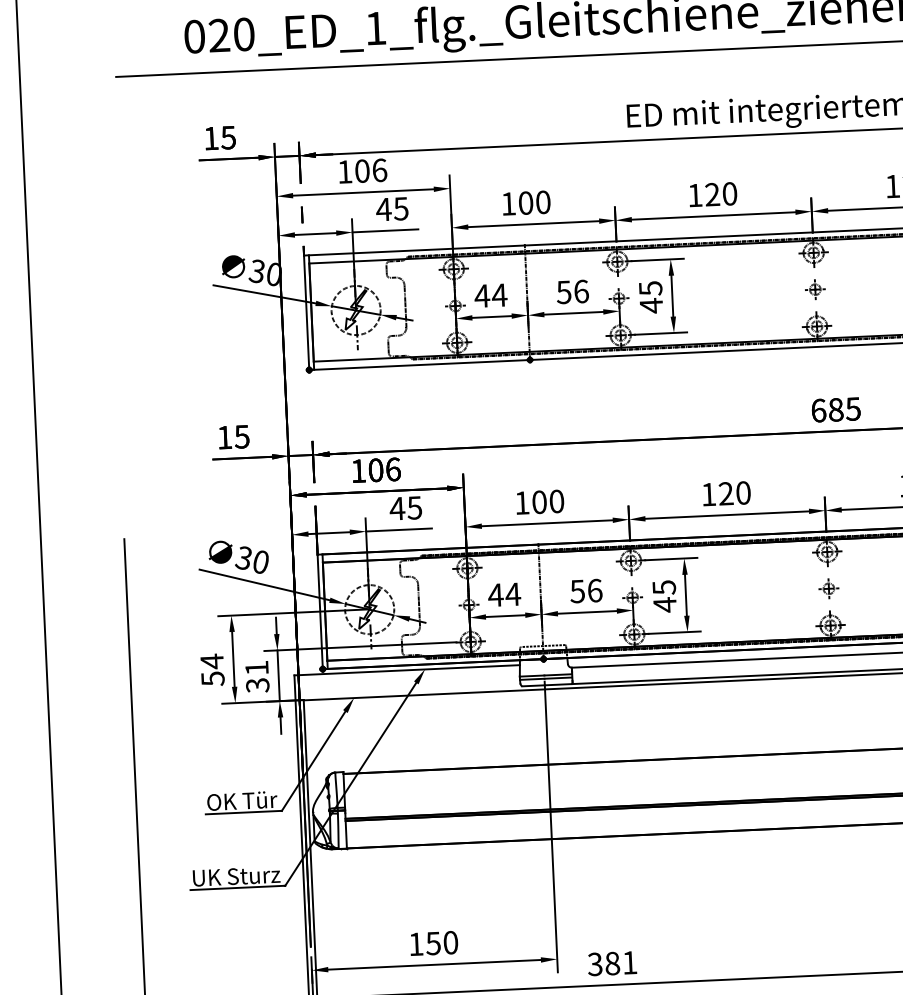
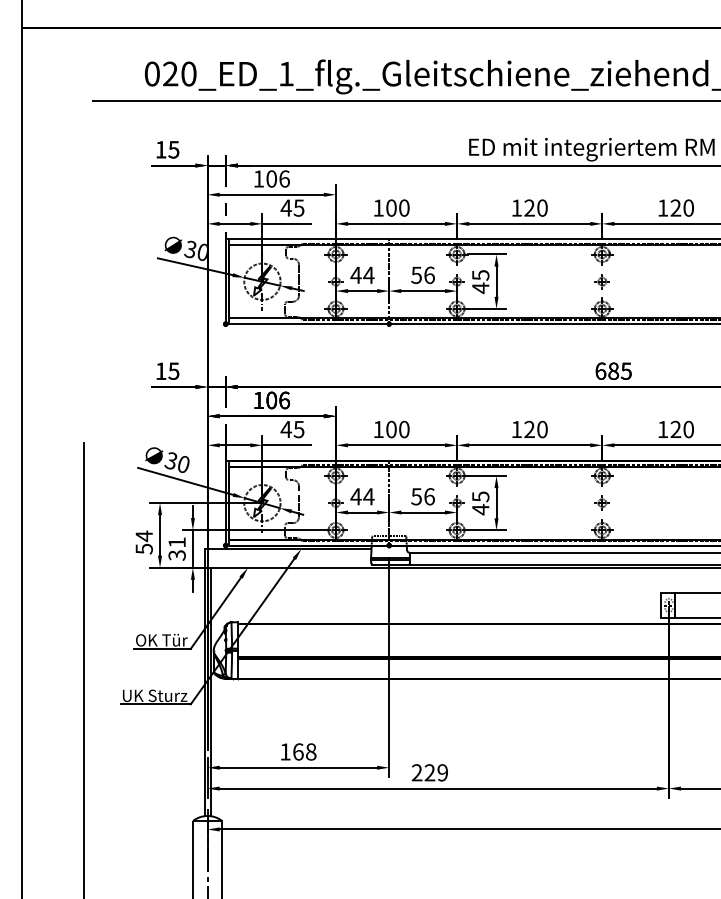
text: (441, 942) -> (304, 751), 150 -> 168
text: (611, 963) -> (429, 772), 381 -> 229

